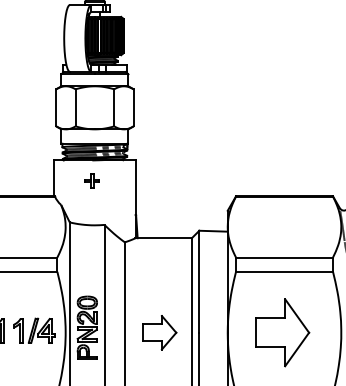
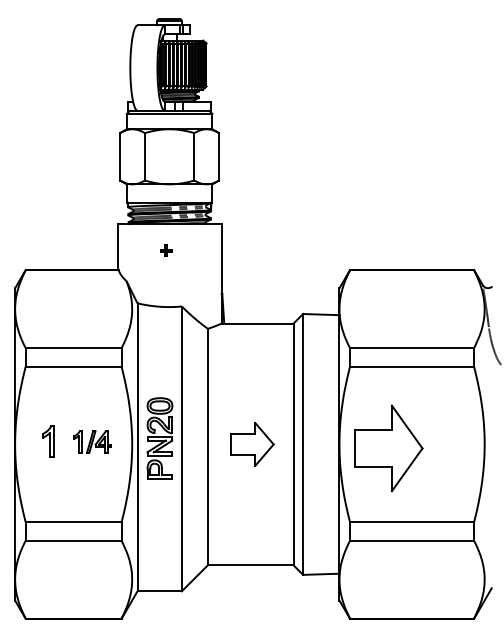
part: (91, 181) -> (165, 250), size x0.6
part: (33, 330) -> (91, 441), size x0.7
part: (282, 332) -> (388, 448), moved

